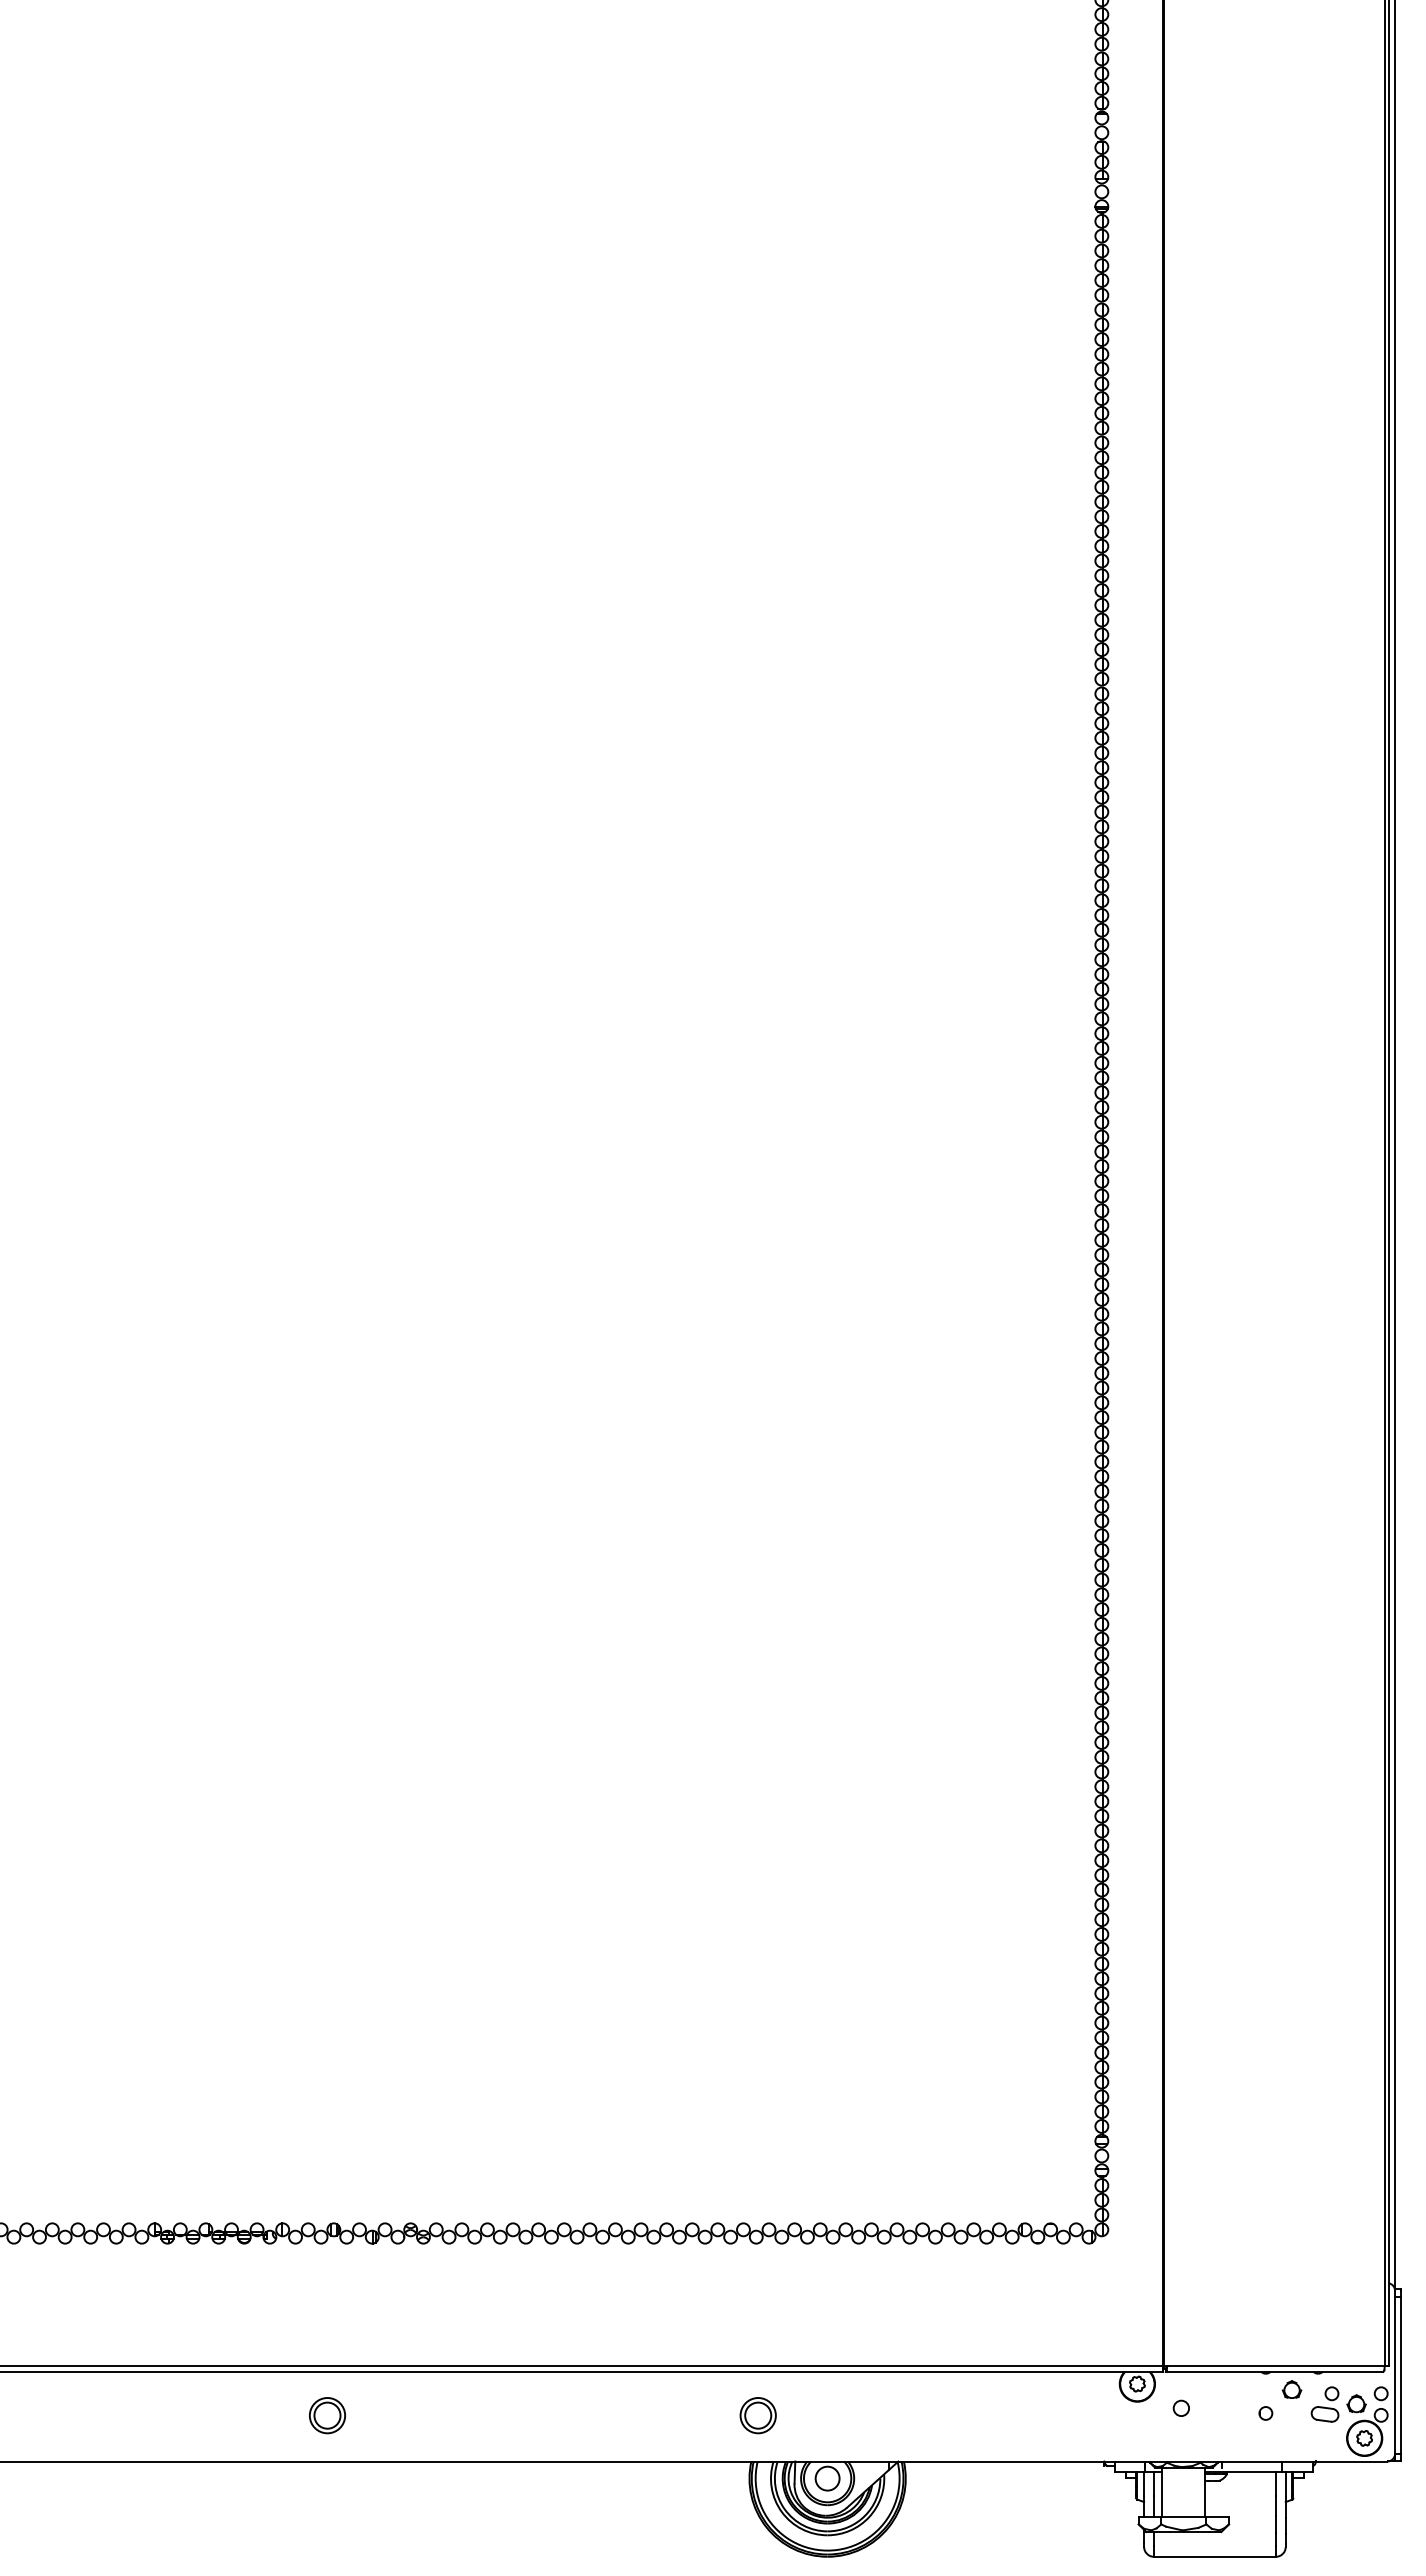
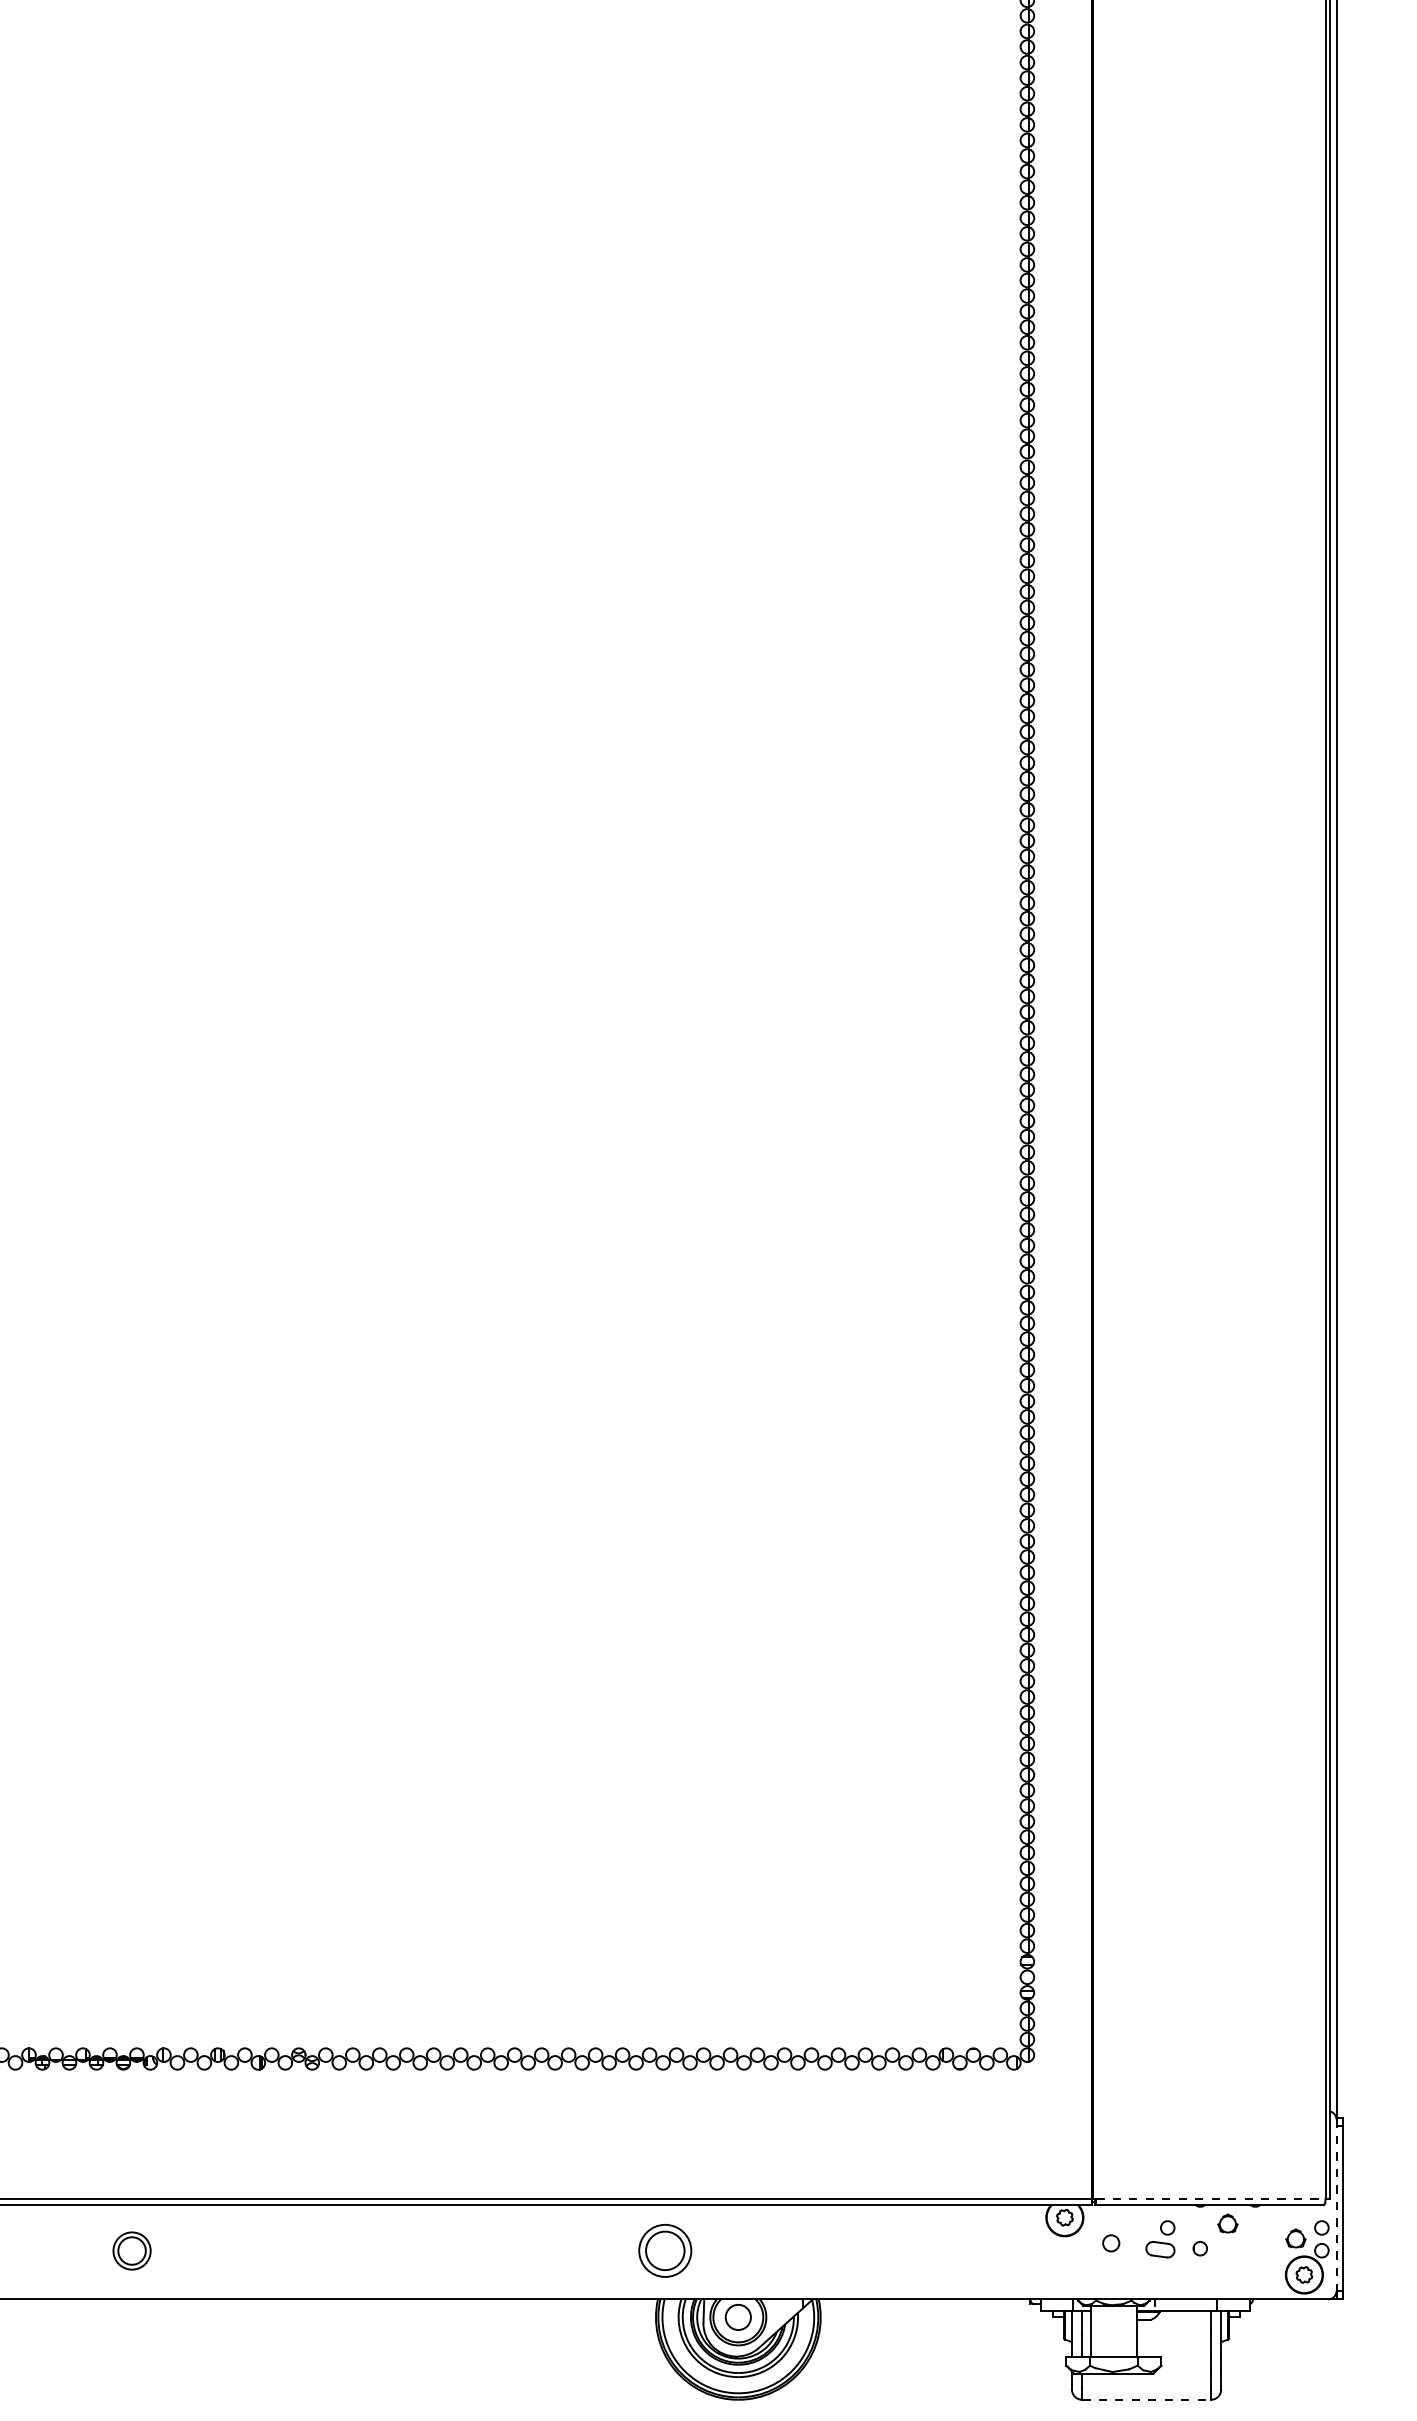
line: (1275, 2366) -> (1210, 2199), solid -> dashed
line: (1395, 2372) -> (1336, 2205), solid -> dashed
part: (1324, 2404) -> (1159, 2239), moved
part: (327, 2415) -> (132, 2250), moved
part: (757, 2415) -> (664, 2250), size x1.4
line: (1215, 2556) -> (1147, 2399), solid -> dashed

